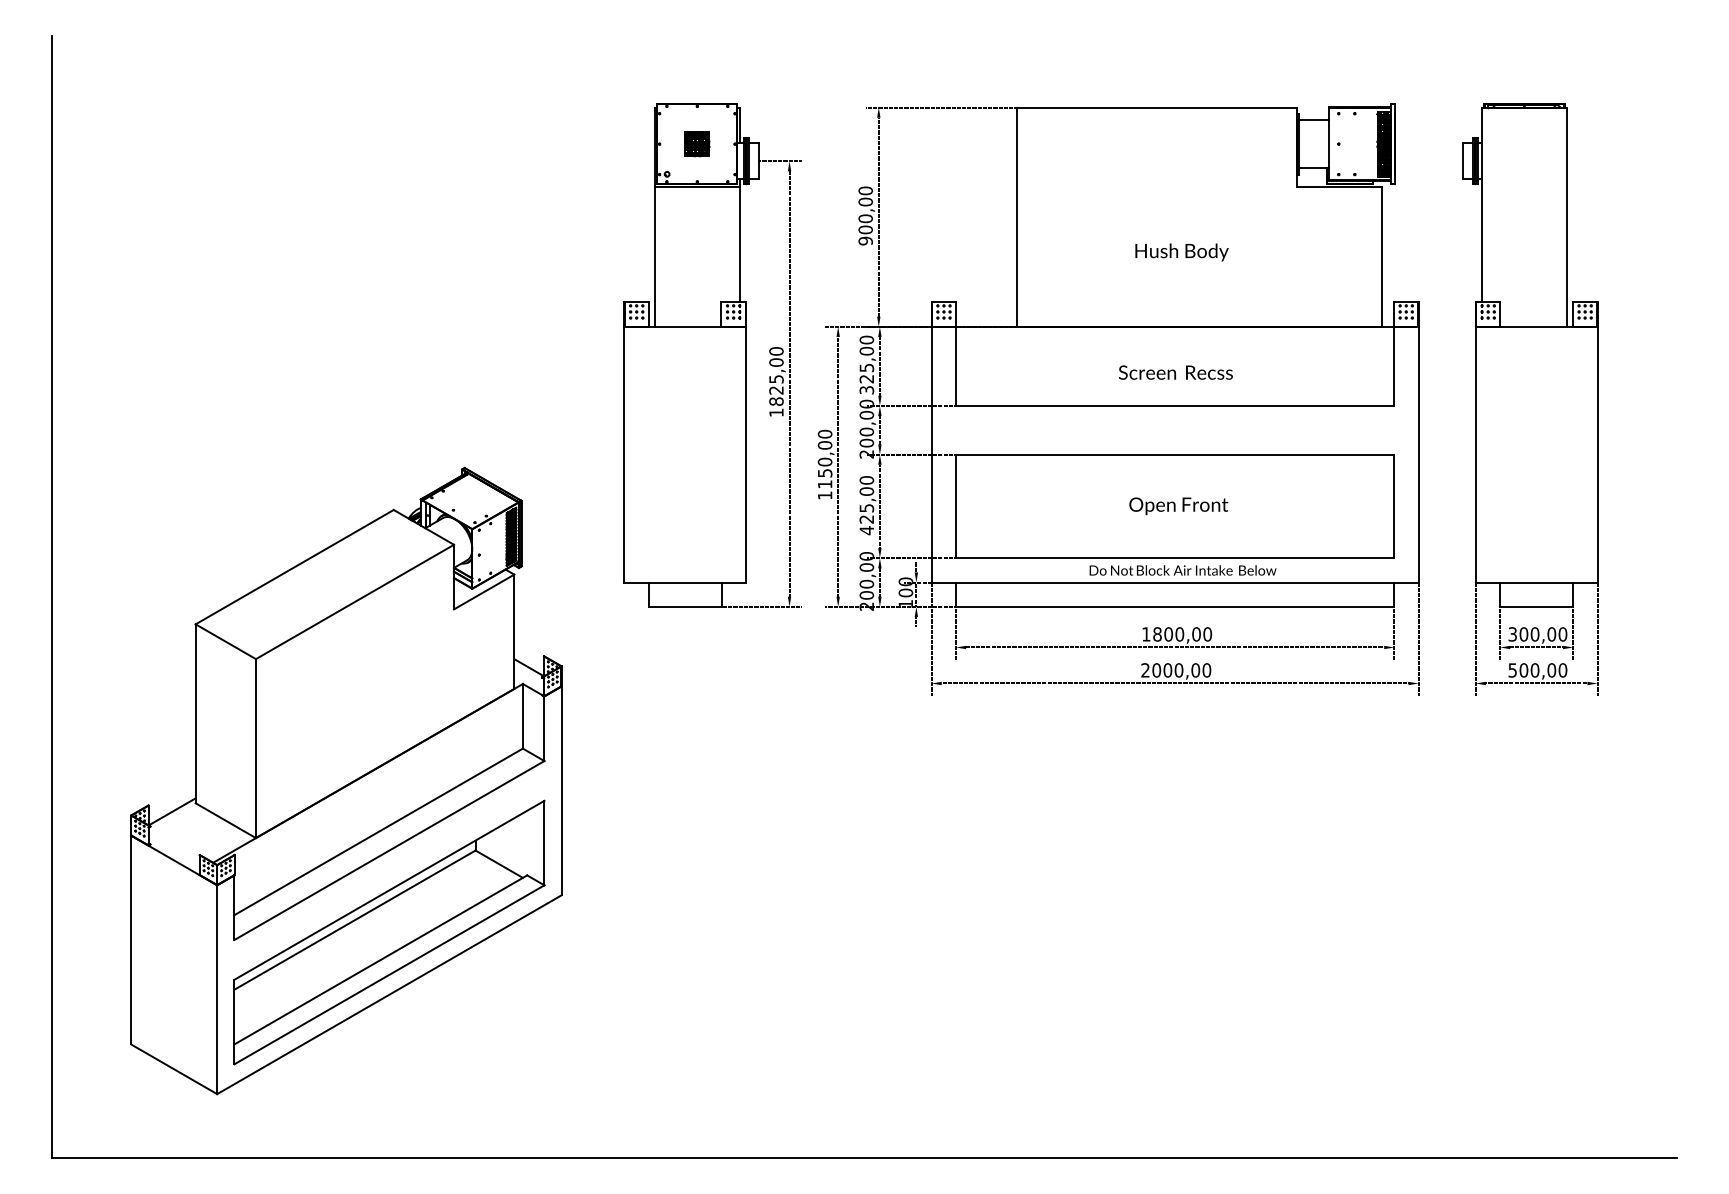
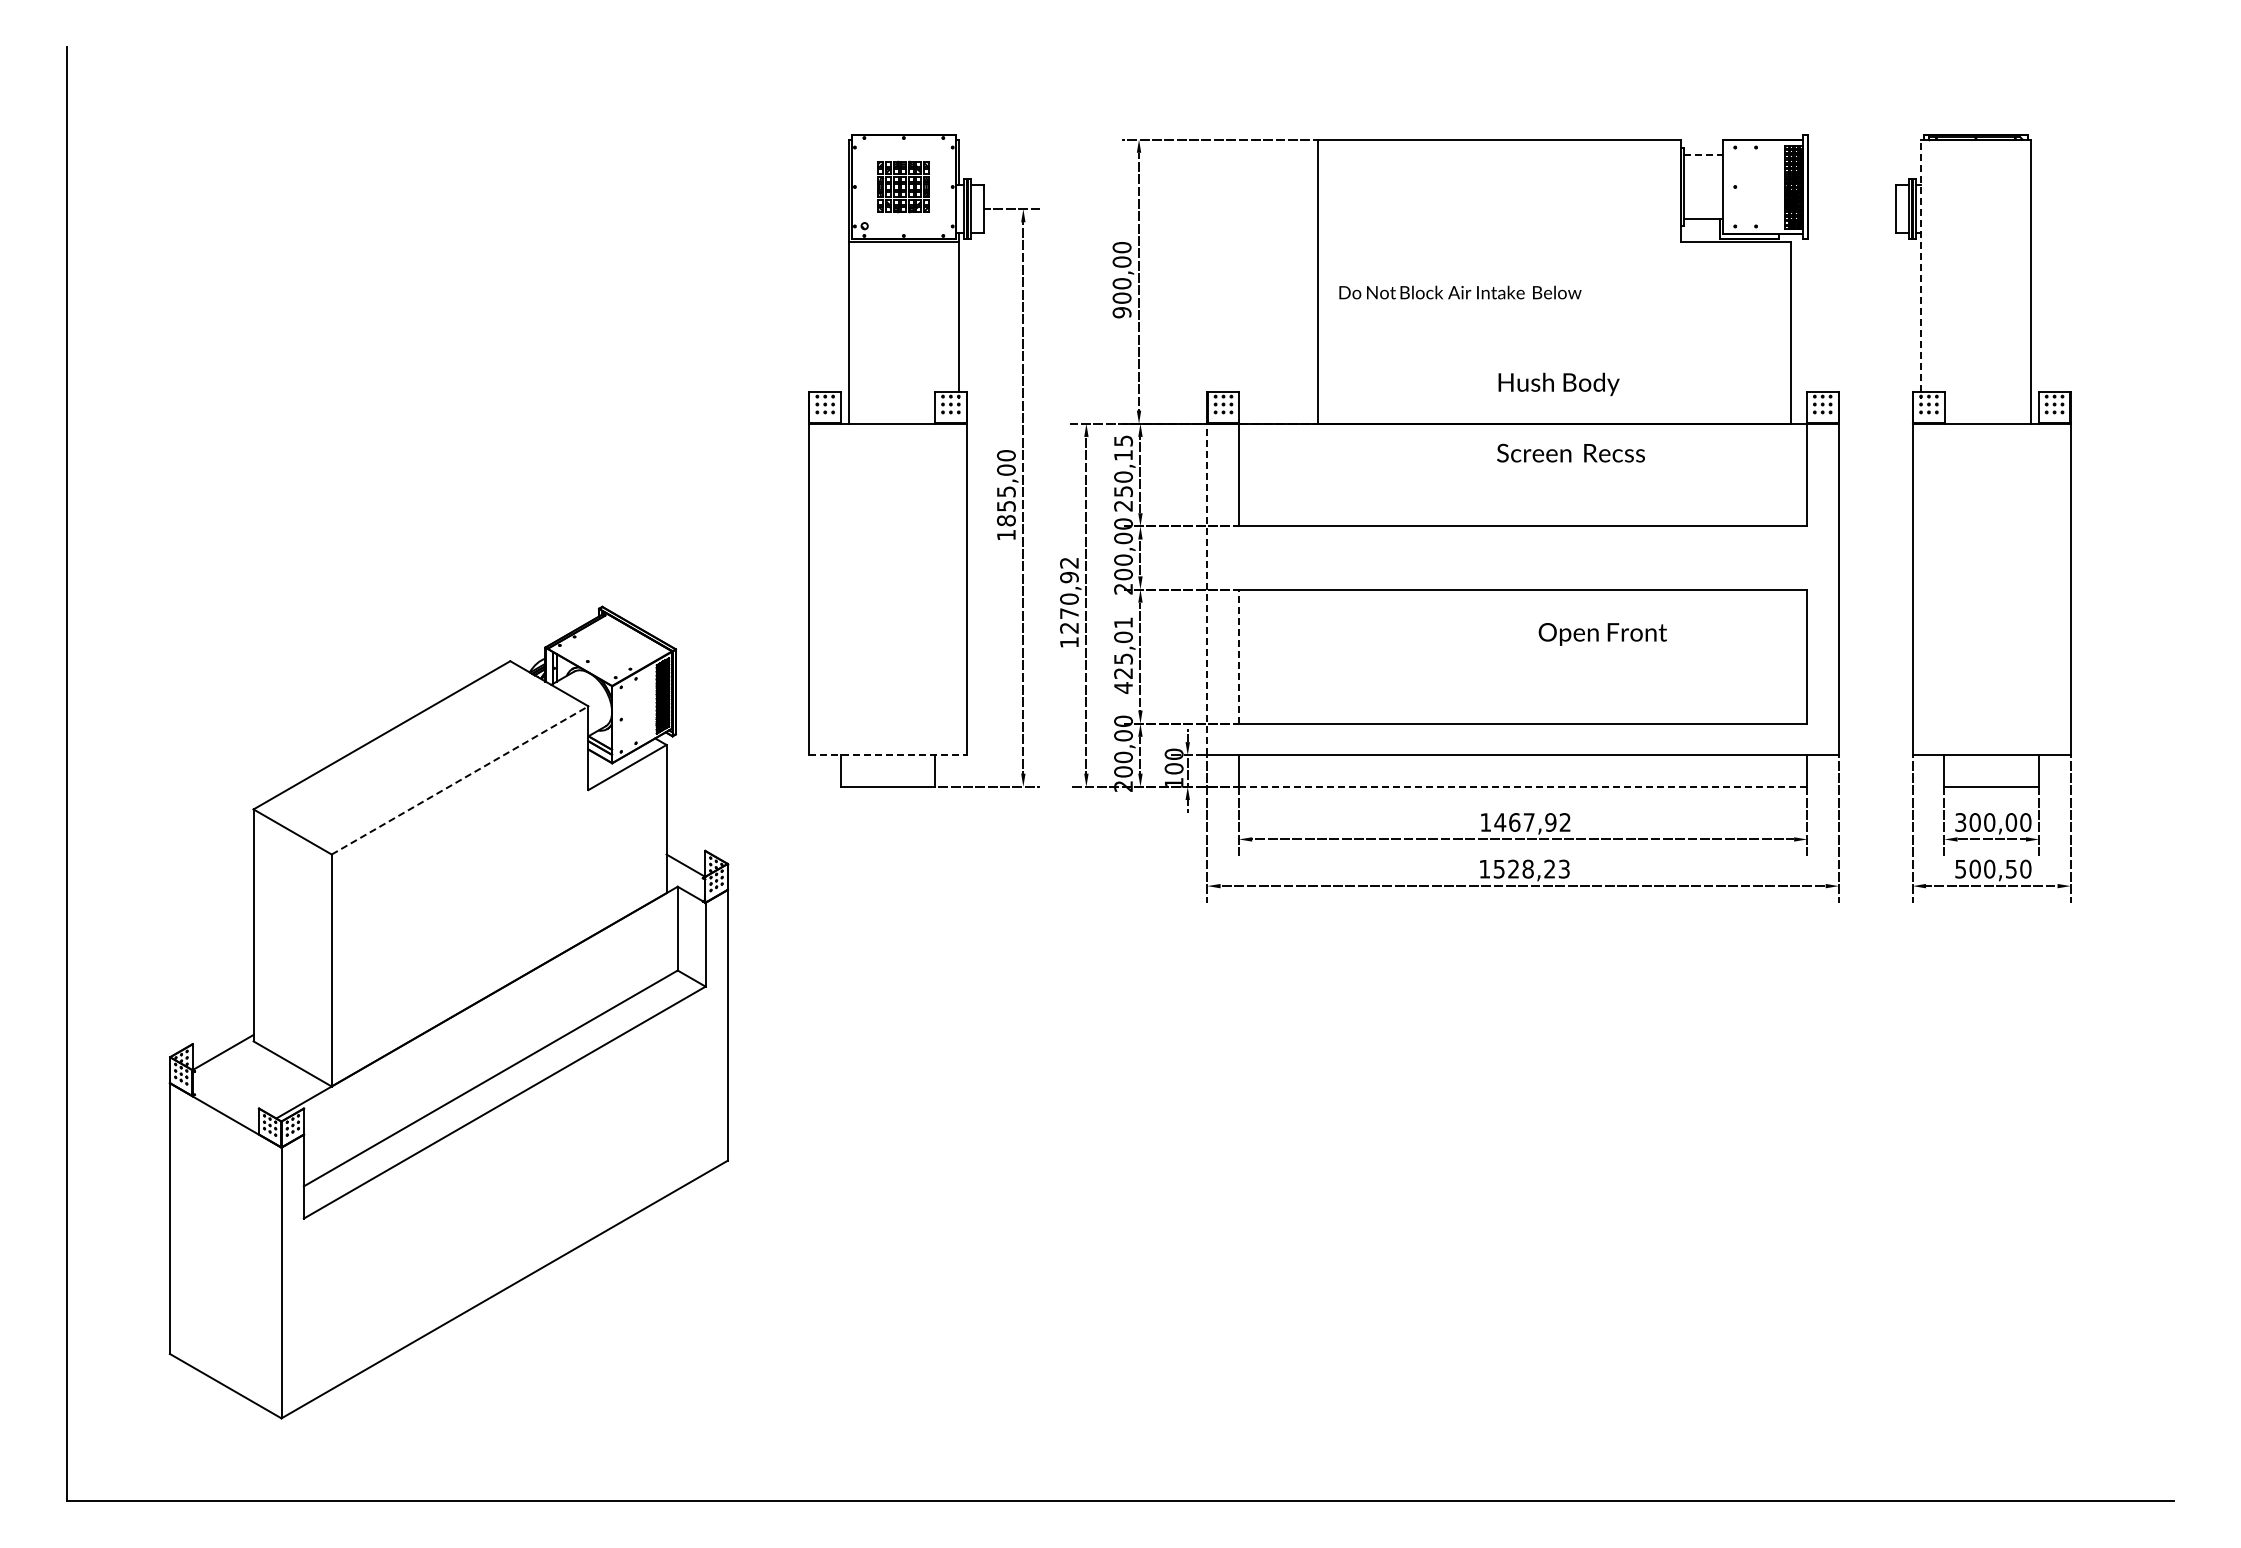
line: (1314, 119) -> (1703, 155), solid -> dashed
part: (697, 143) -> (903, 186), size x1.6
line: (1481, 204) -> (1920, 265), solid -> dashed
text: (1181, 252) -> (1558, 384), moved
text: (866, 365) -> (1123, 473), 325,00 -> 250,15
text: (1175, 372) -> (1570, 452), moved
text: (776, 390) -> (1006, 506), 1825,00 -> 1855,00
line: (931, 454) -> (1207, 589), solid -> dashed
text: (825, 459) -> (1069, 595), 1150,00 -> 1270,92
text: (866, 480) -> (1123, 622), 425,00 -> 425,01
line: (956, 506) -> (1239, 656), solid -> dashed
text: (1178, 506) -> (1602, 634), moved
text: (1183, 570) -> (1460, 292), moved
line: (685, 582) -> (888, 755), solid -> dashed
line: (355, 602) -> (460, 780), solid -> dashed
line: (1174, 606) -> (1522, 786), solid -> dashed
text: (1182, 634) -> (1532, 822), 1800,00 -> 1467,92
text: (1176, 669) -> (1524, 868), 2000,00 -> 1528,23
text: (1551, 669) -> (2011, 868), 500,00 -> 500,50
part: (389, 932) -> (504, 1208), removed

